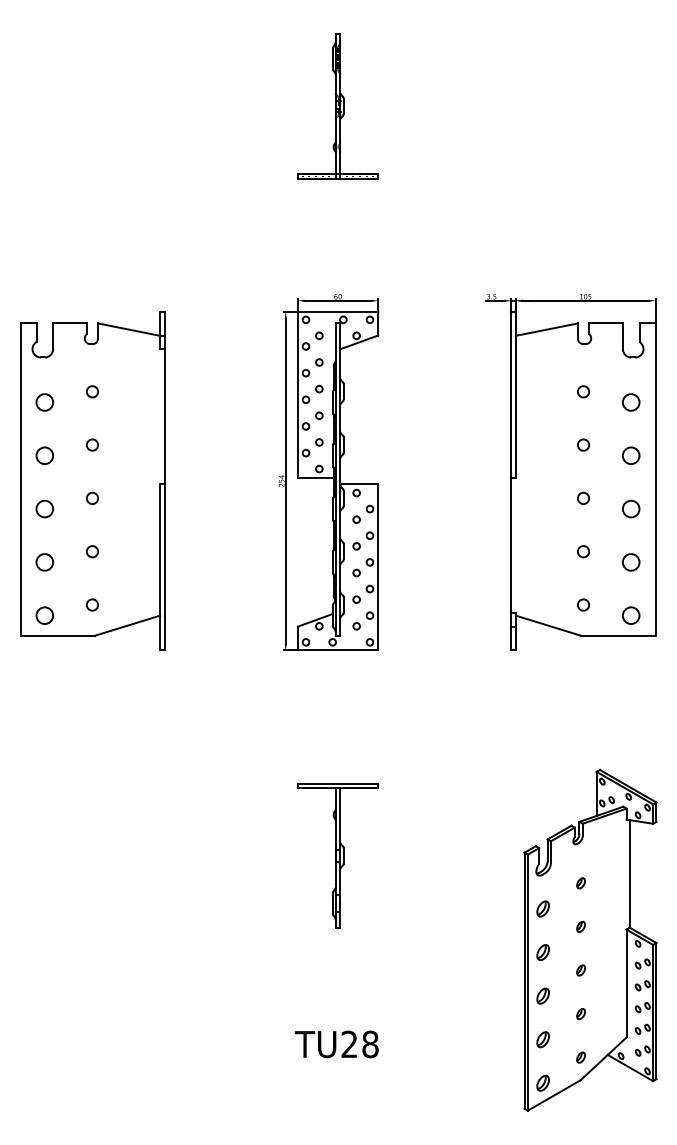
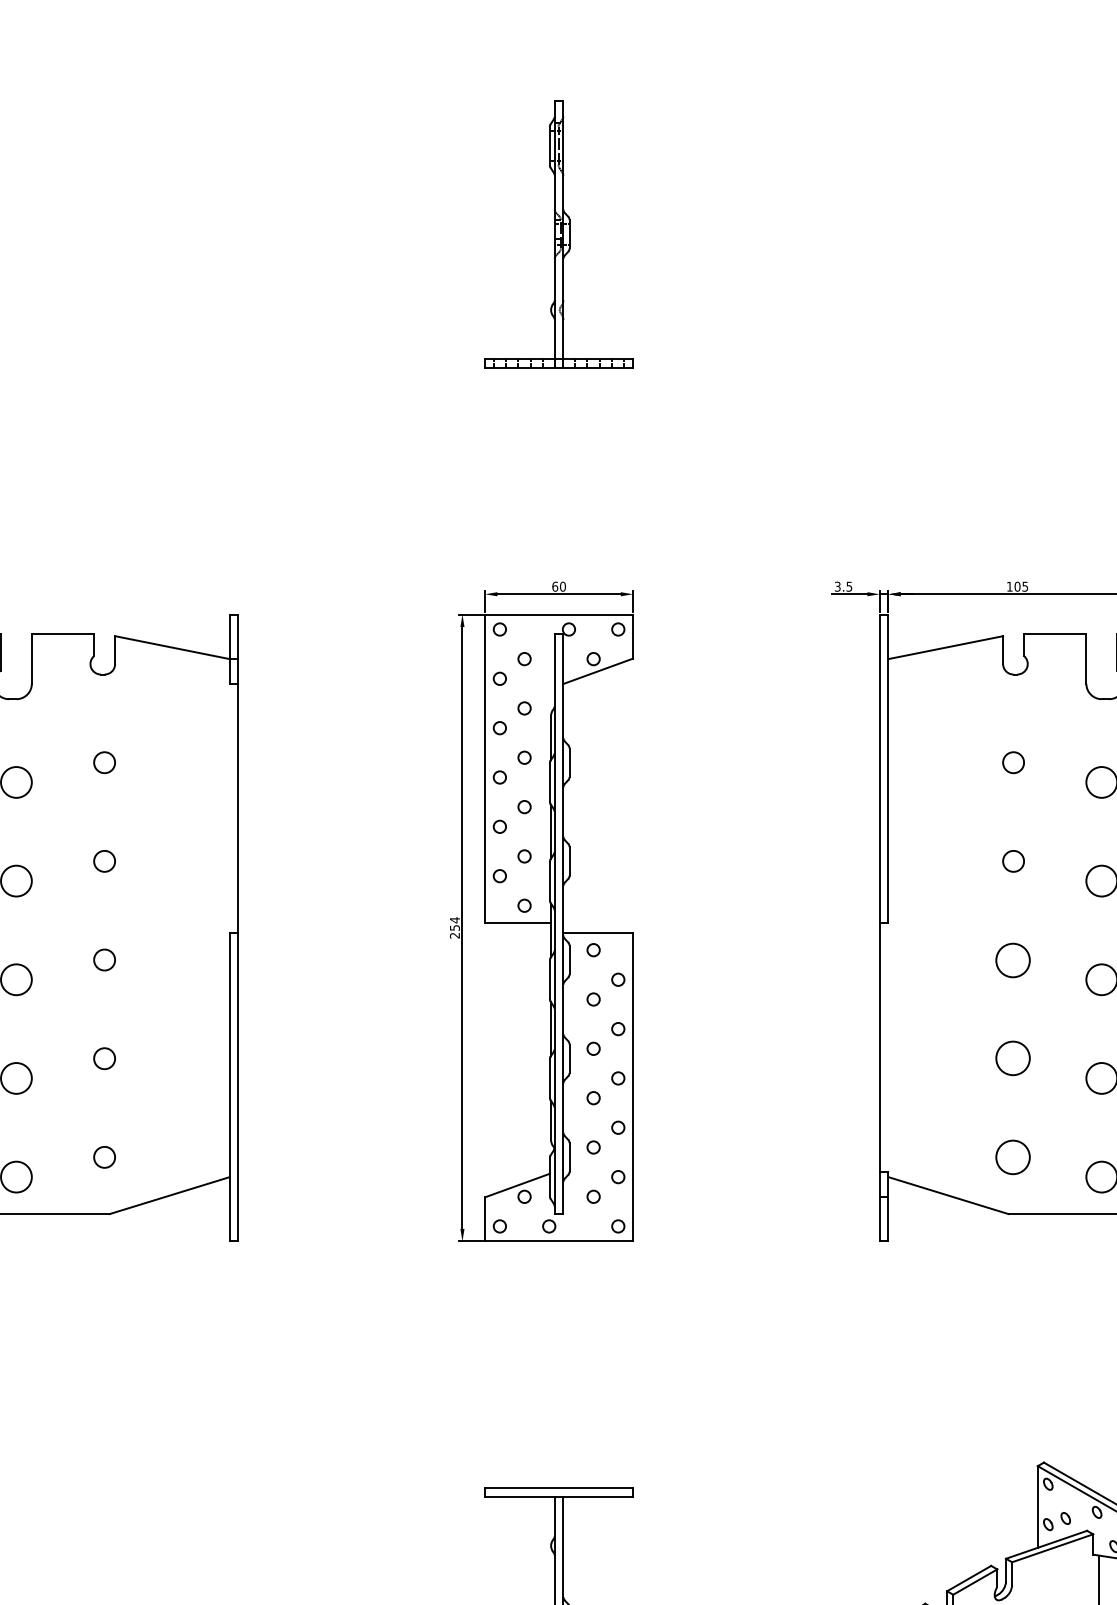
circle: (583, 497) -> (1013, 958), size x1.6
circle: (583, 551) -> (1013, 1058), size x1.6
circle: (583, 604) -> (1013, 1156), size x1.6

